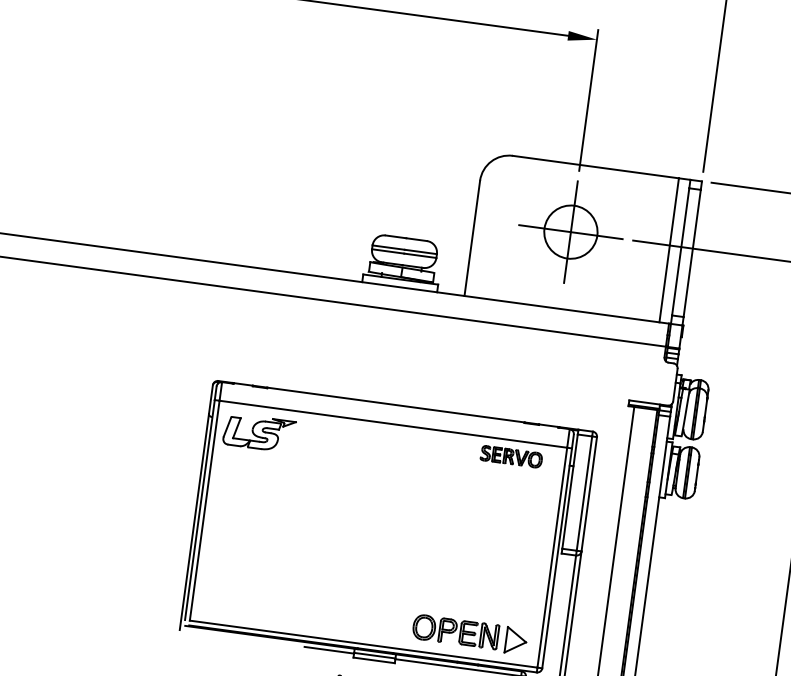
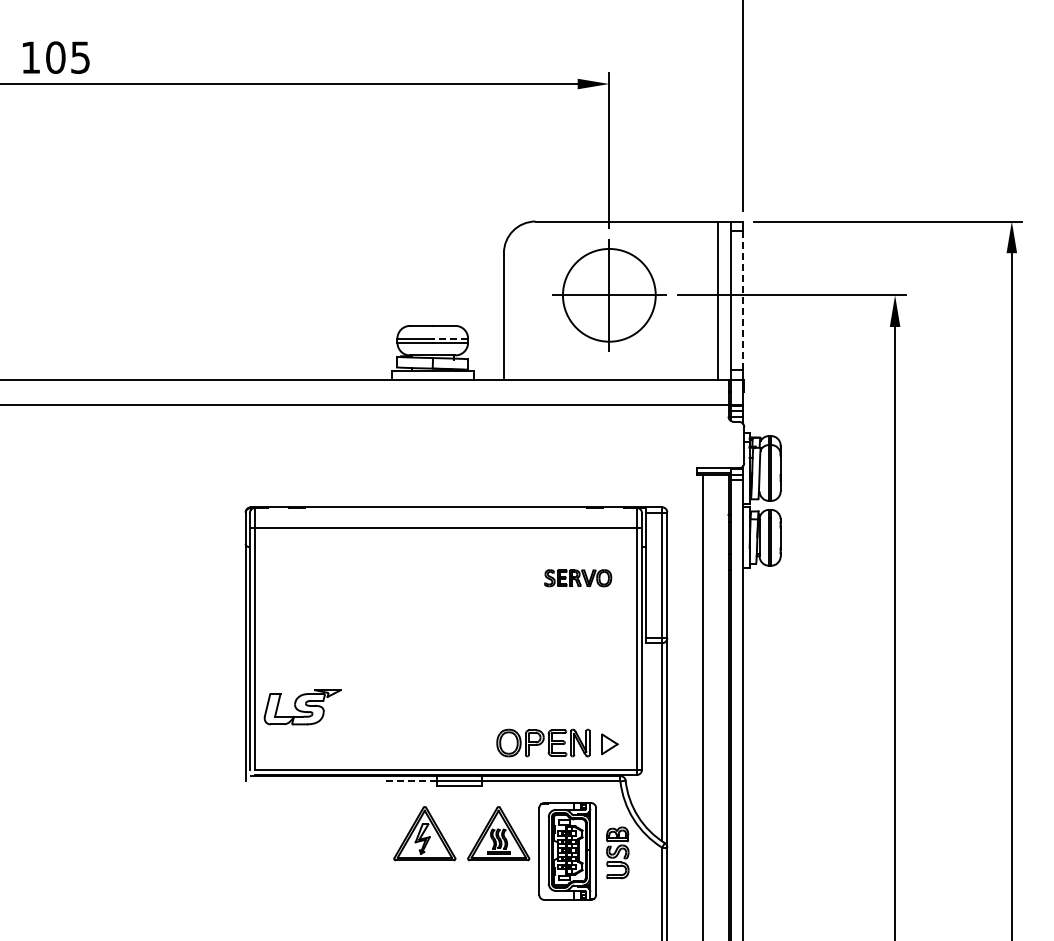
circle: (571, 232) -> (609, 295), size x1.6
line: (420, 251) -> (450, 338), solid -> dashed
line: (692, 253) -> (743, 300), solid -> dashed
part: (259, 433) -> (302, 707), moved
part: (511, 457) -> (578, 578), moved
part: (515, 641) -> (609, 744), size x0.7
line: (329, 650) -> (409, 781), solid -> dashed

